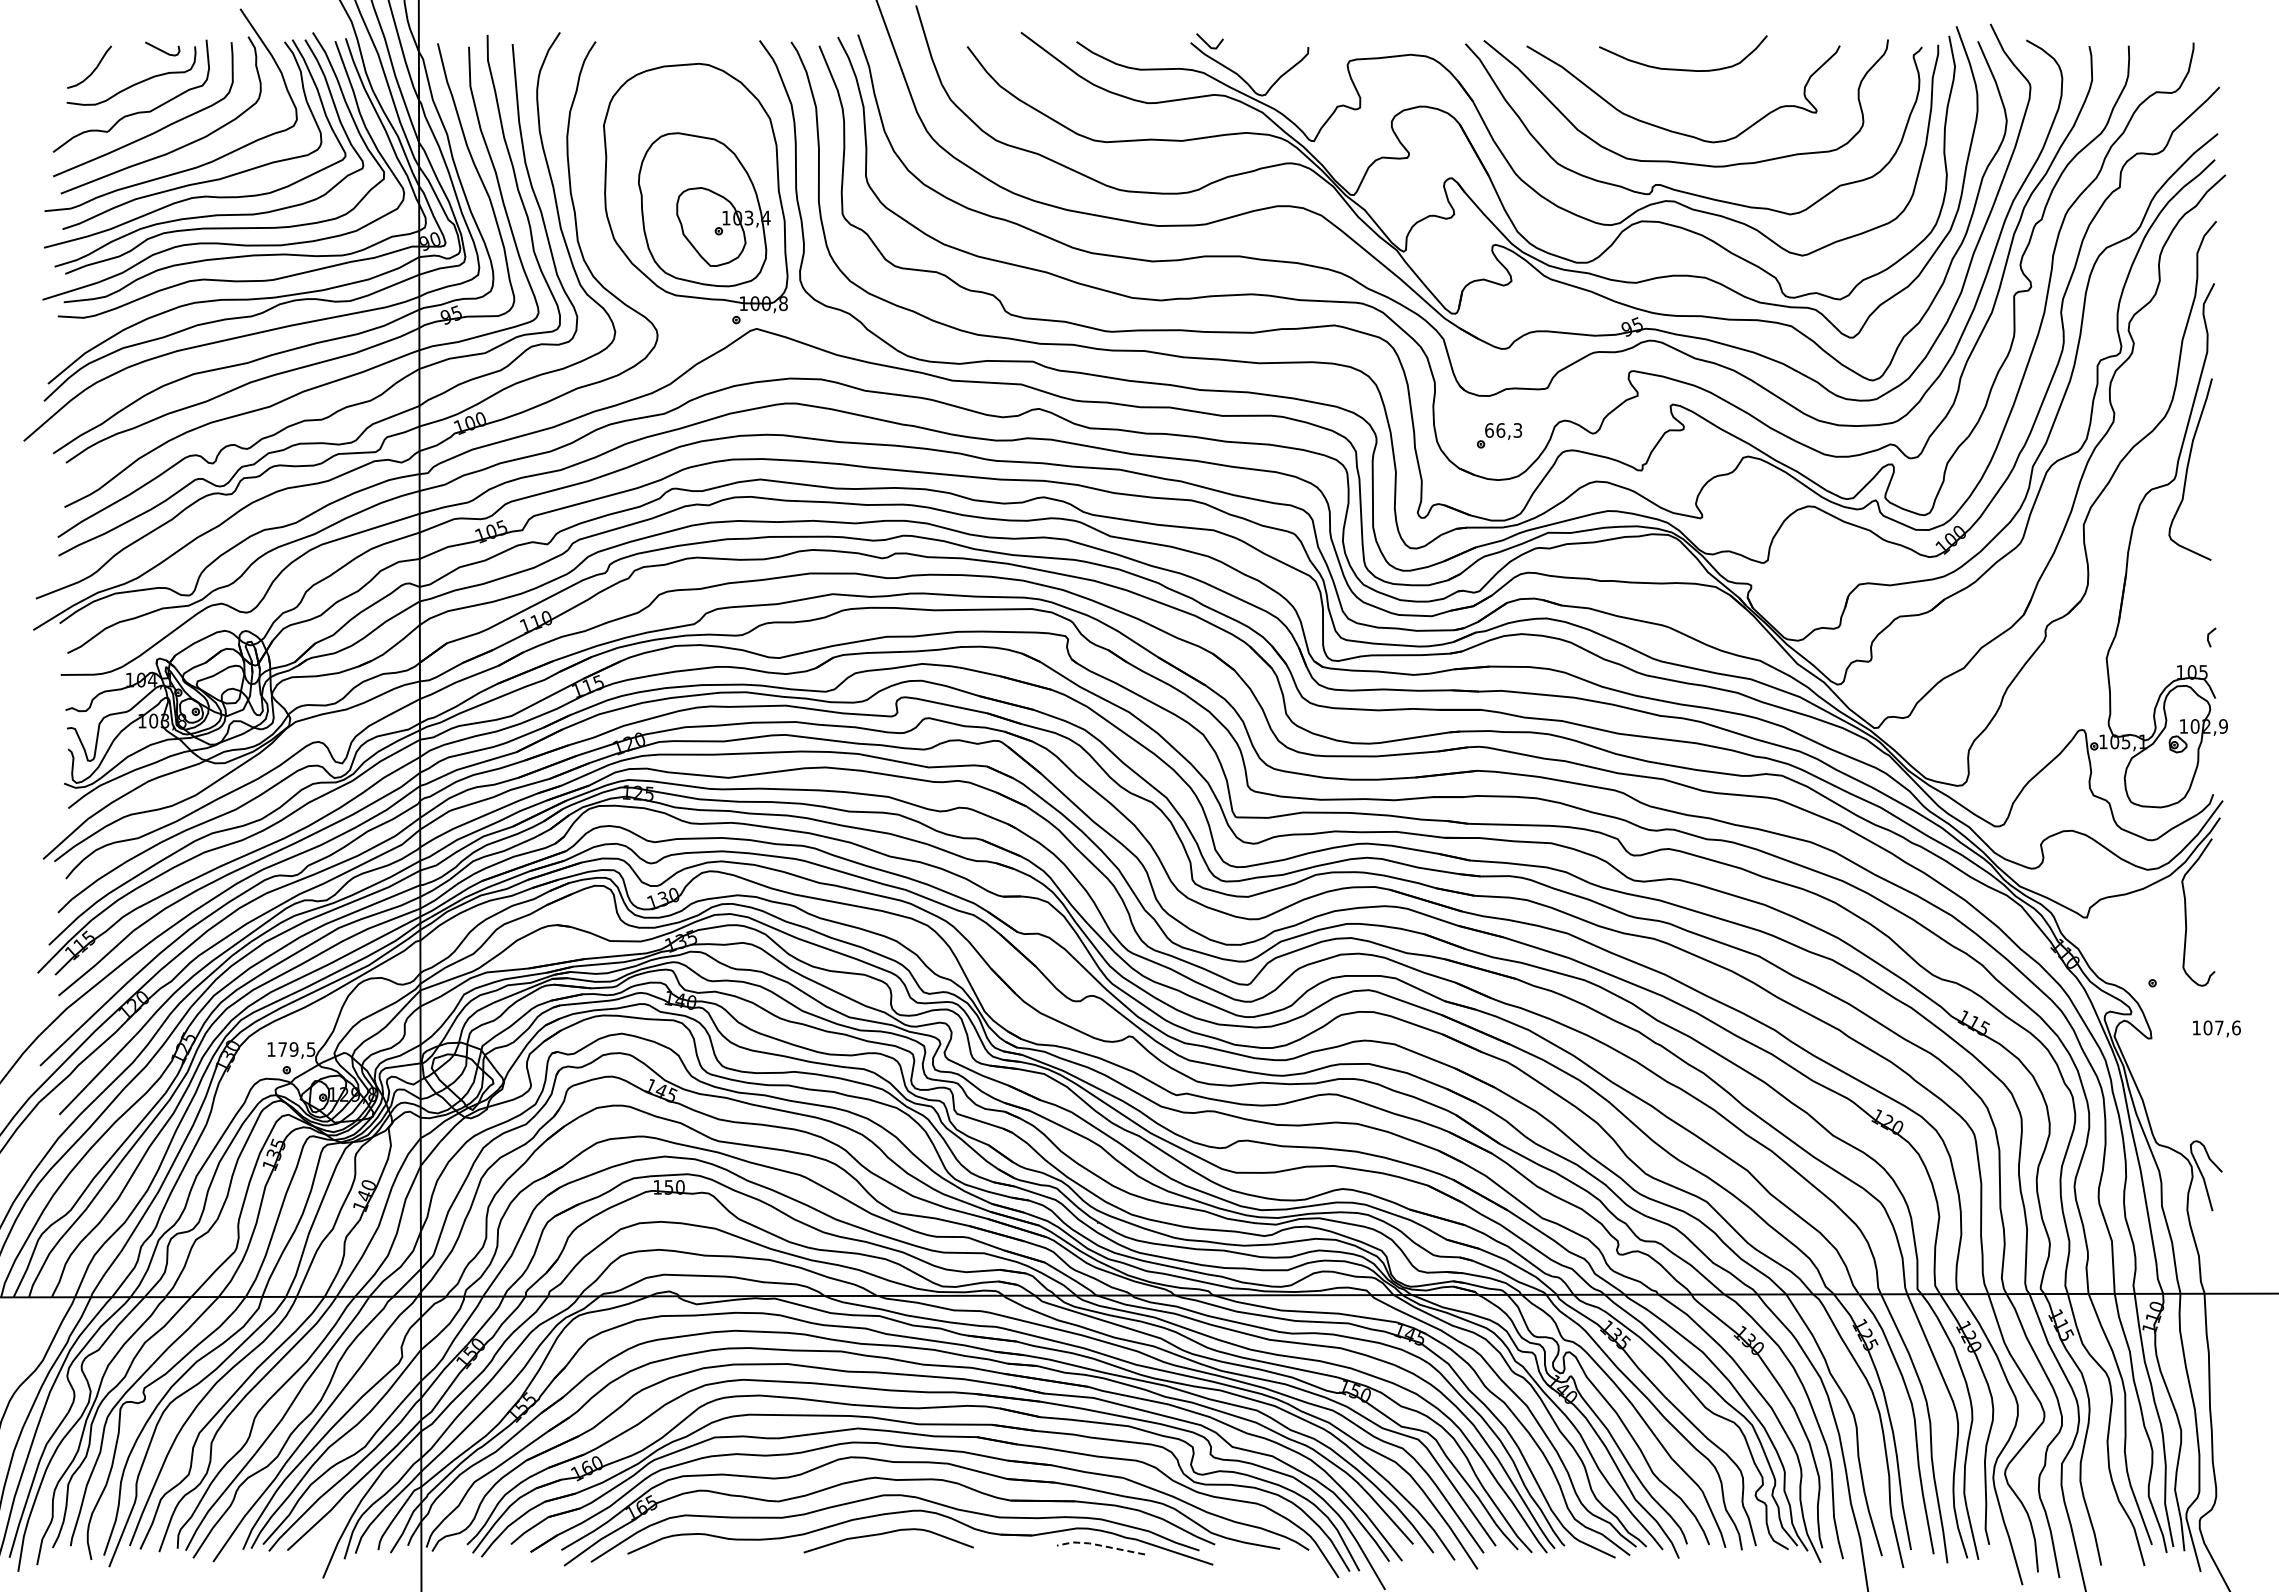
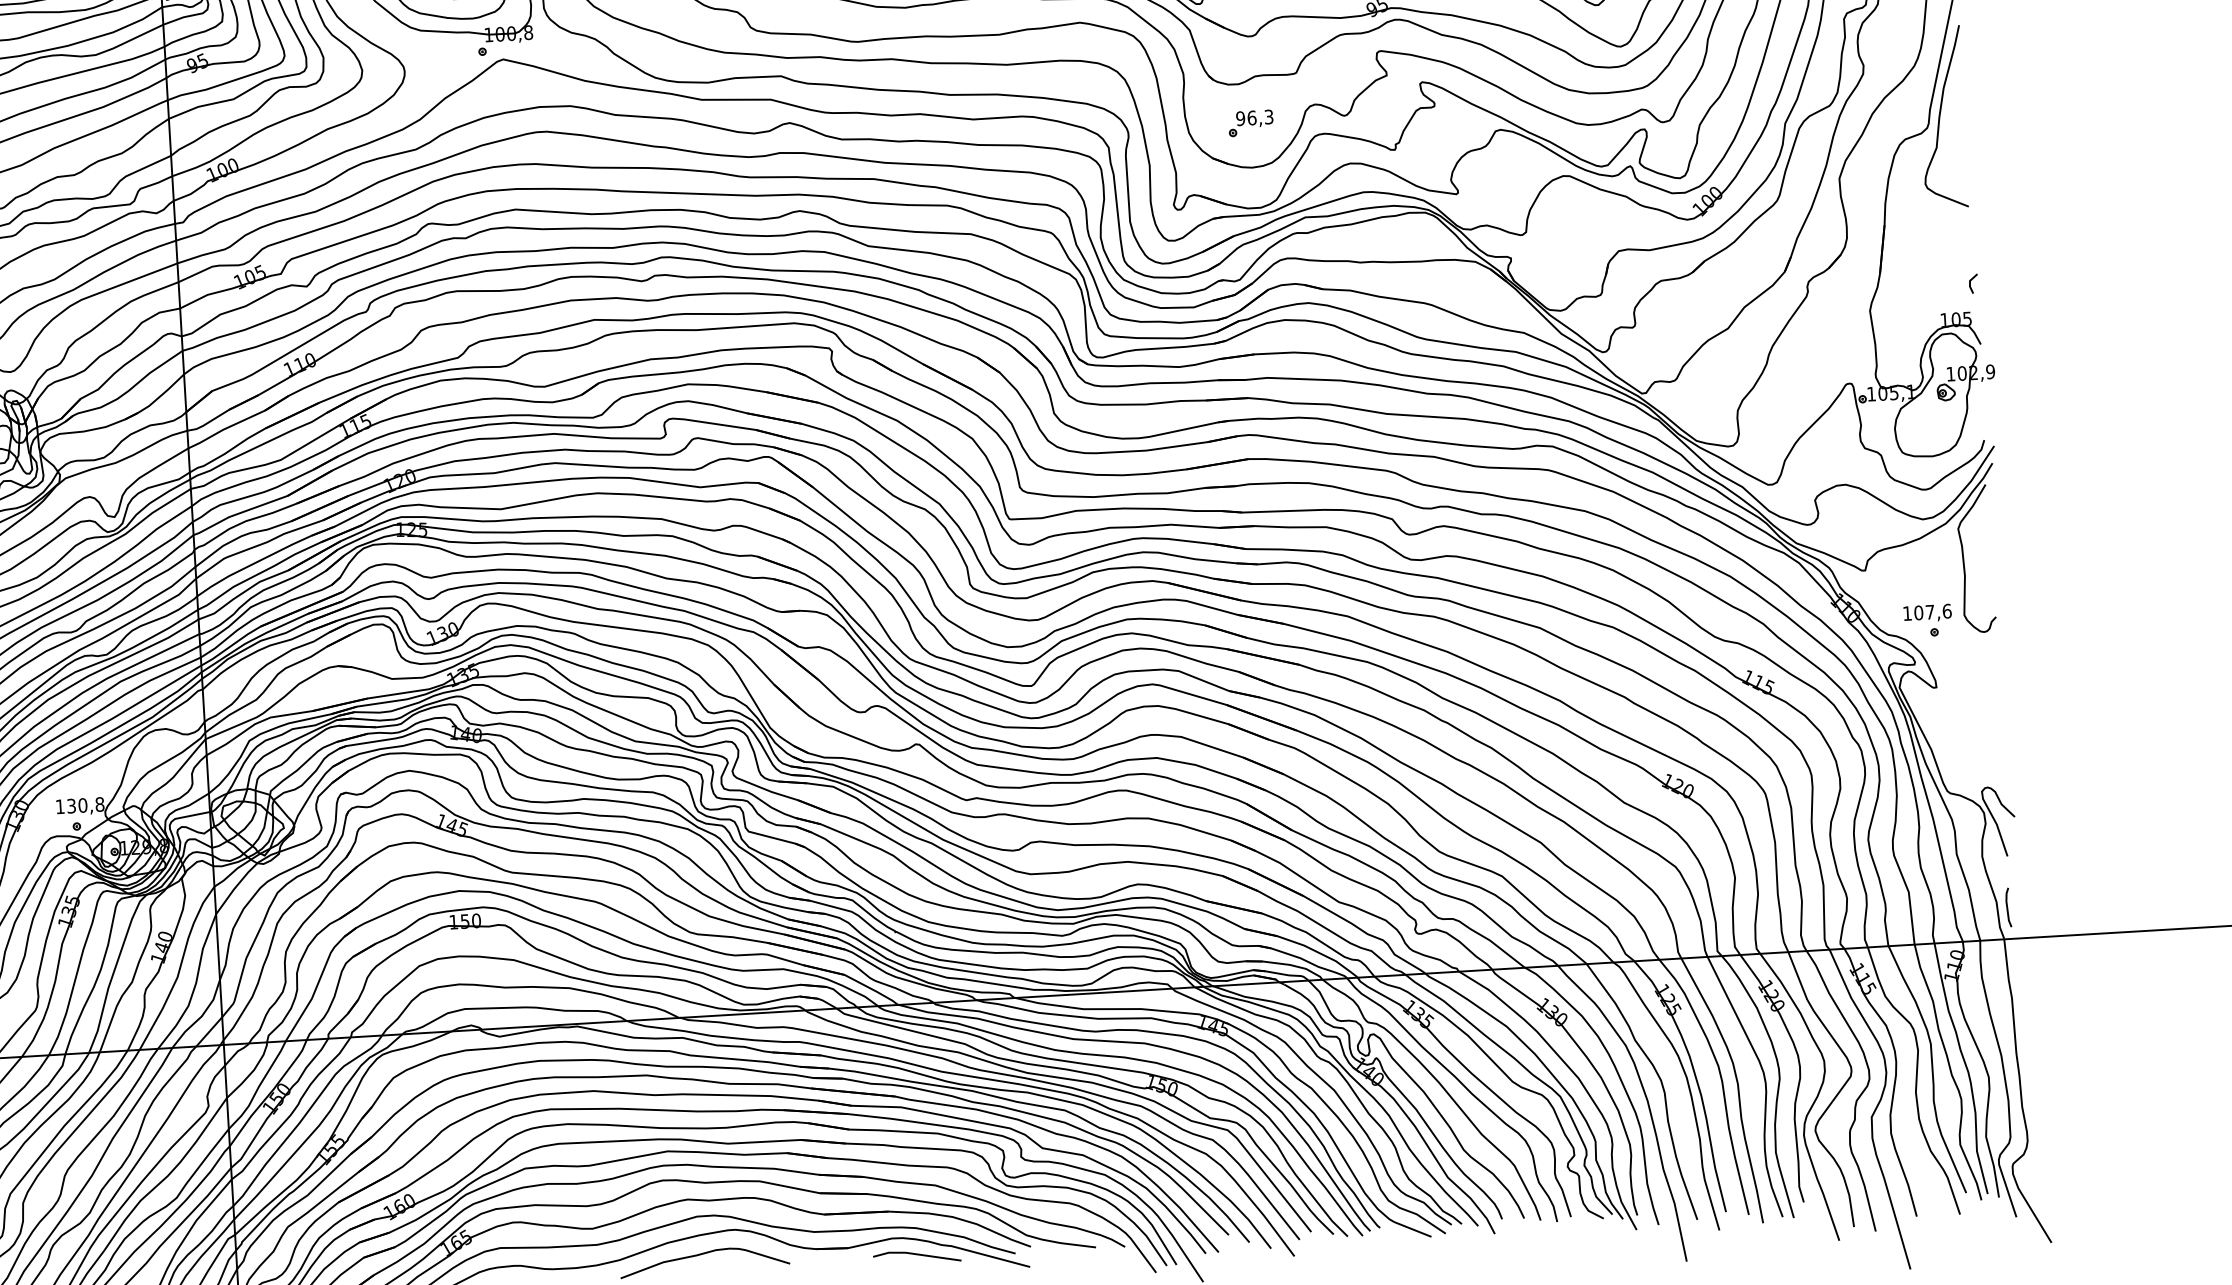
text: (1489, 430) -> (1240, 118), 66,3 -> 96,3
text: (2216, 1028) -> (1927, 612), moved
text: (296, 1049) -> (85, 805), 179,5 -> 130,8
line: (2210, 1261) -> (2008, 906), added
line: (1099, 1545) -> (915, 1254), dashed -> solid

